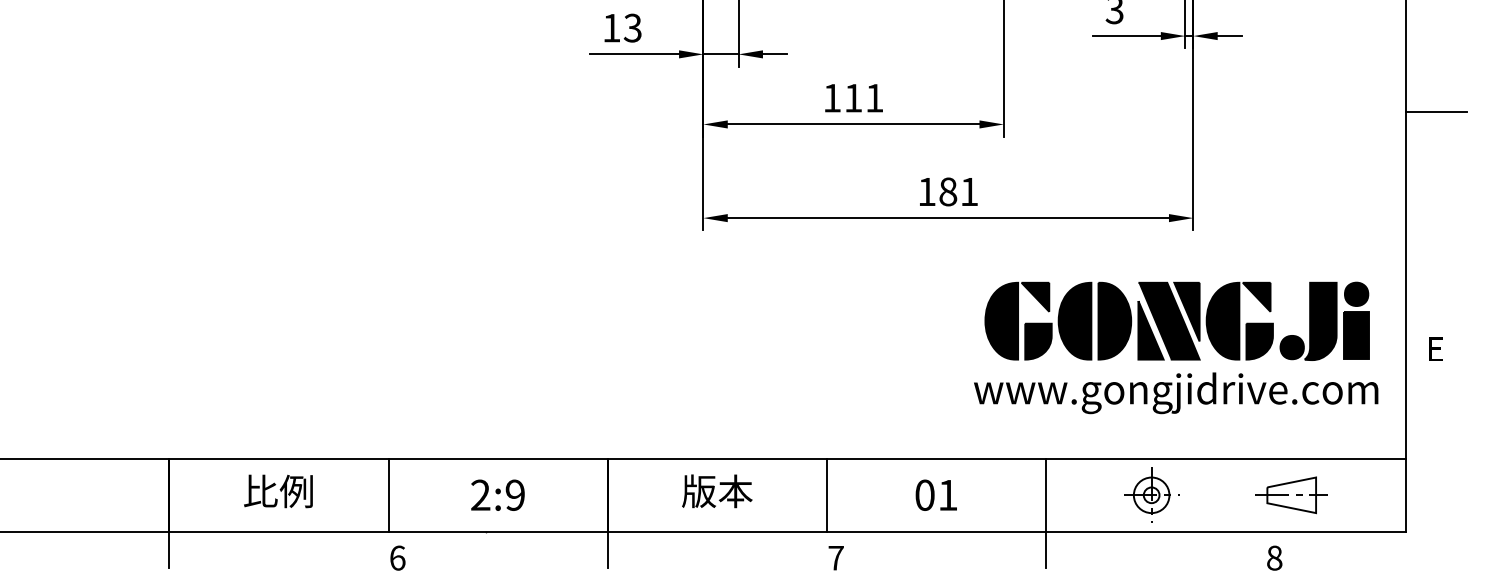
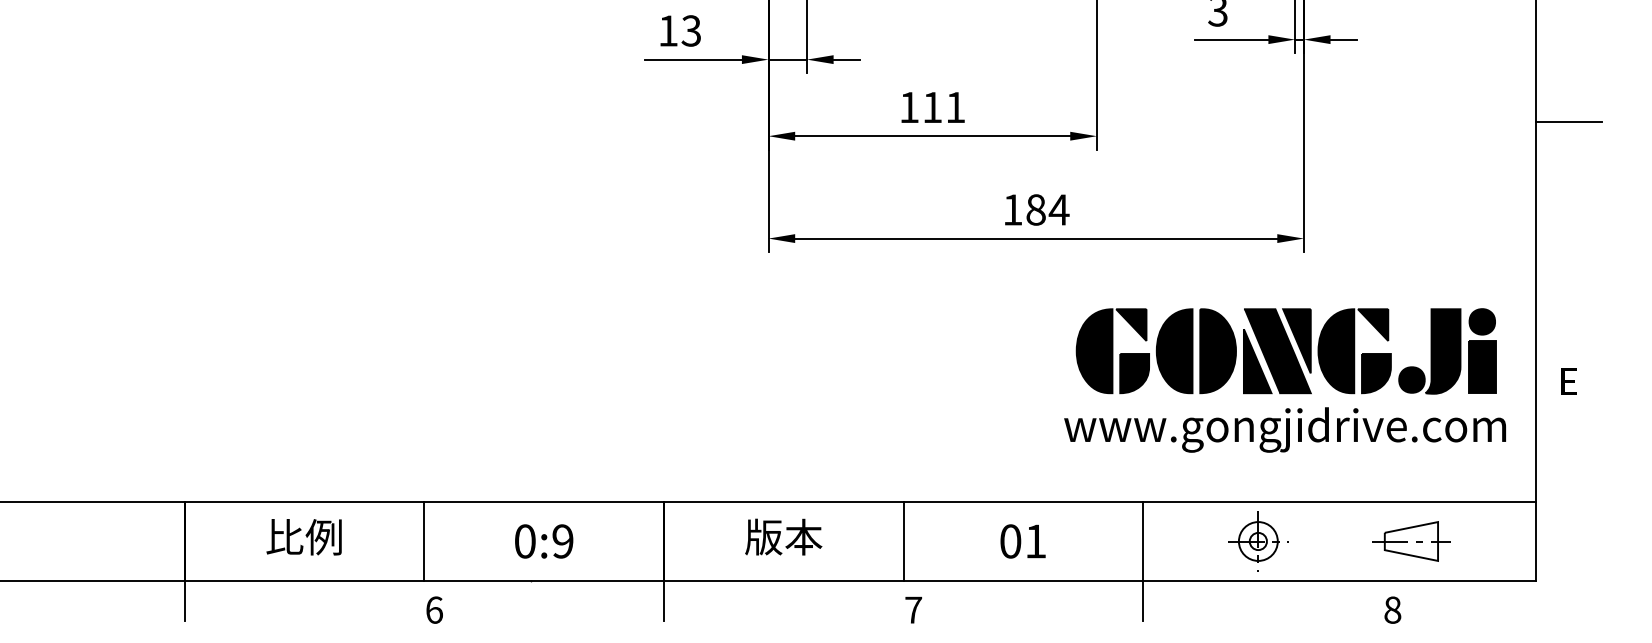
text: (968, 191) -> (1058, 209), 181 -> 184
text: (480, 495) -> (524, 541), 2:9 -> 0:9

